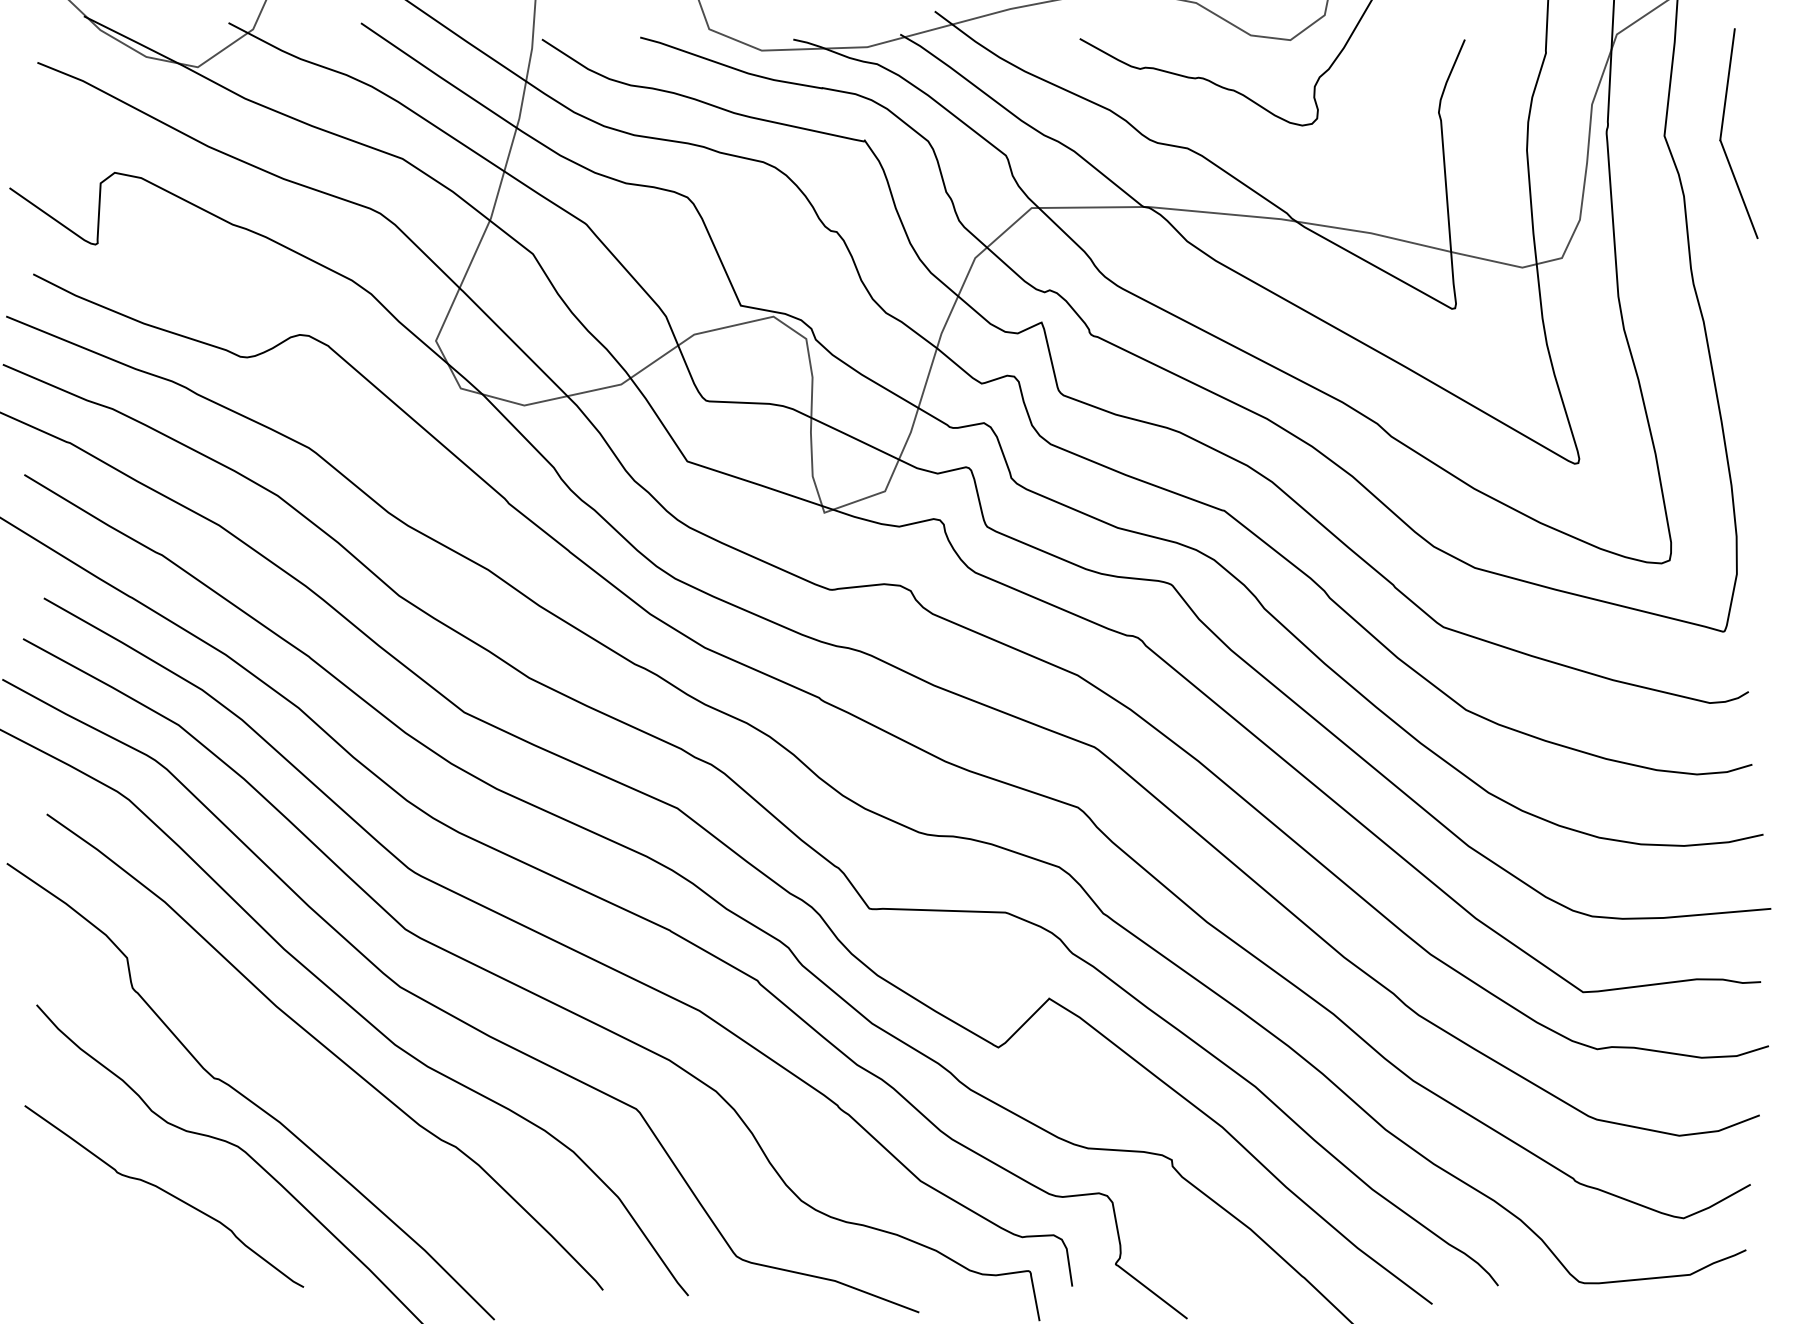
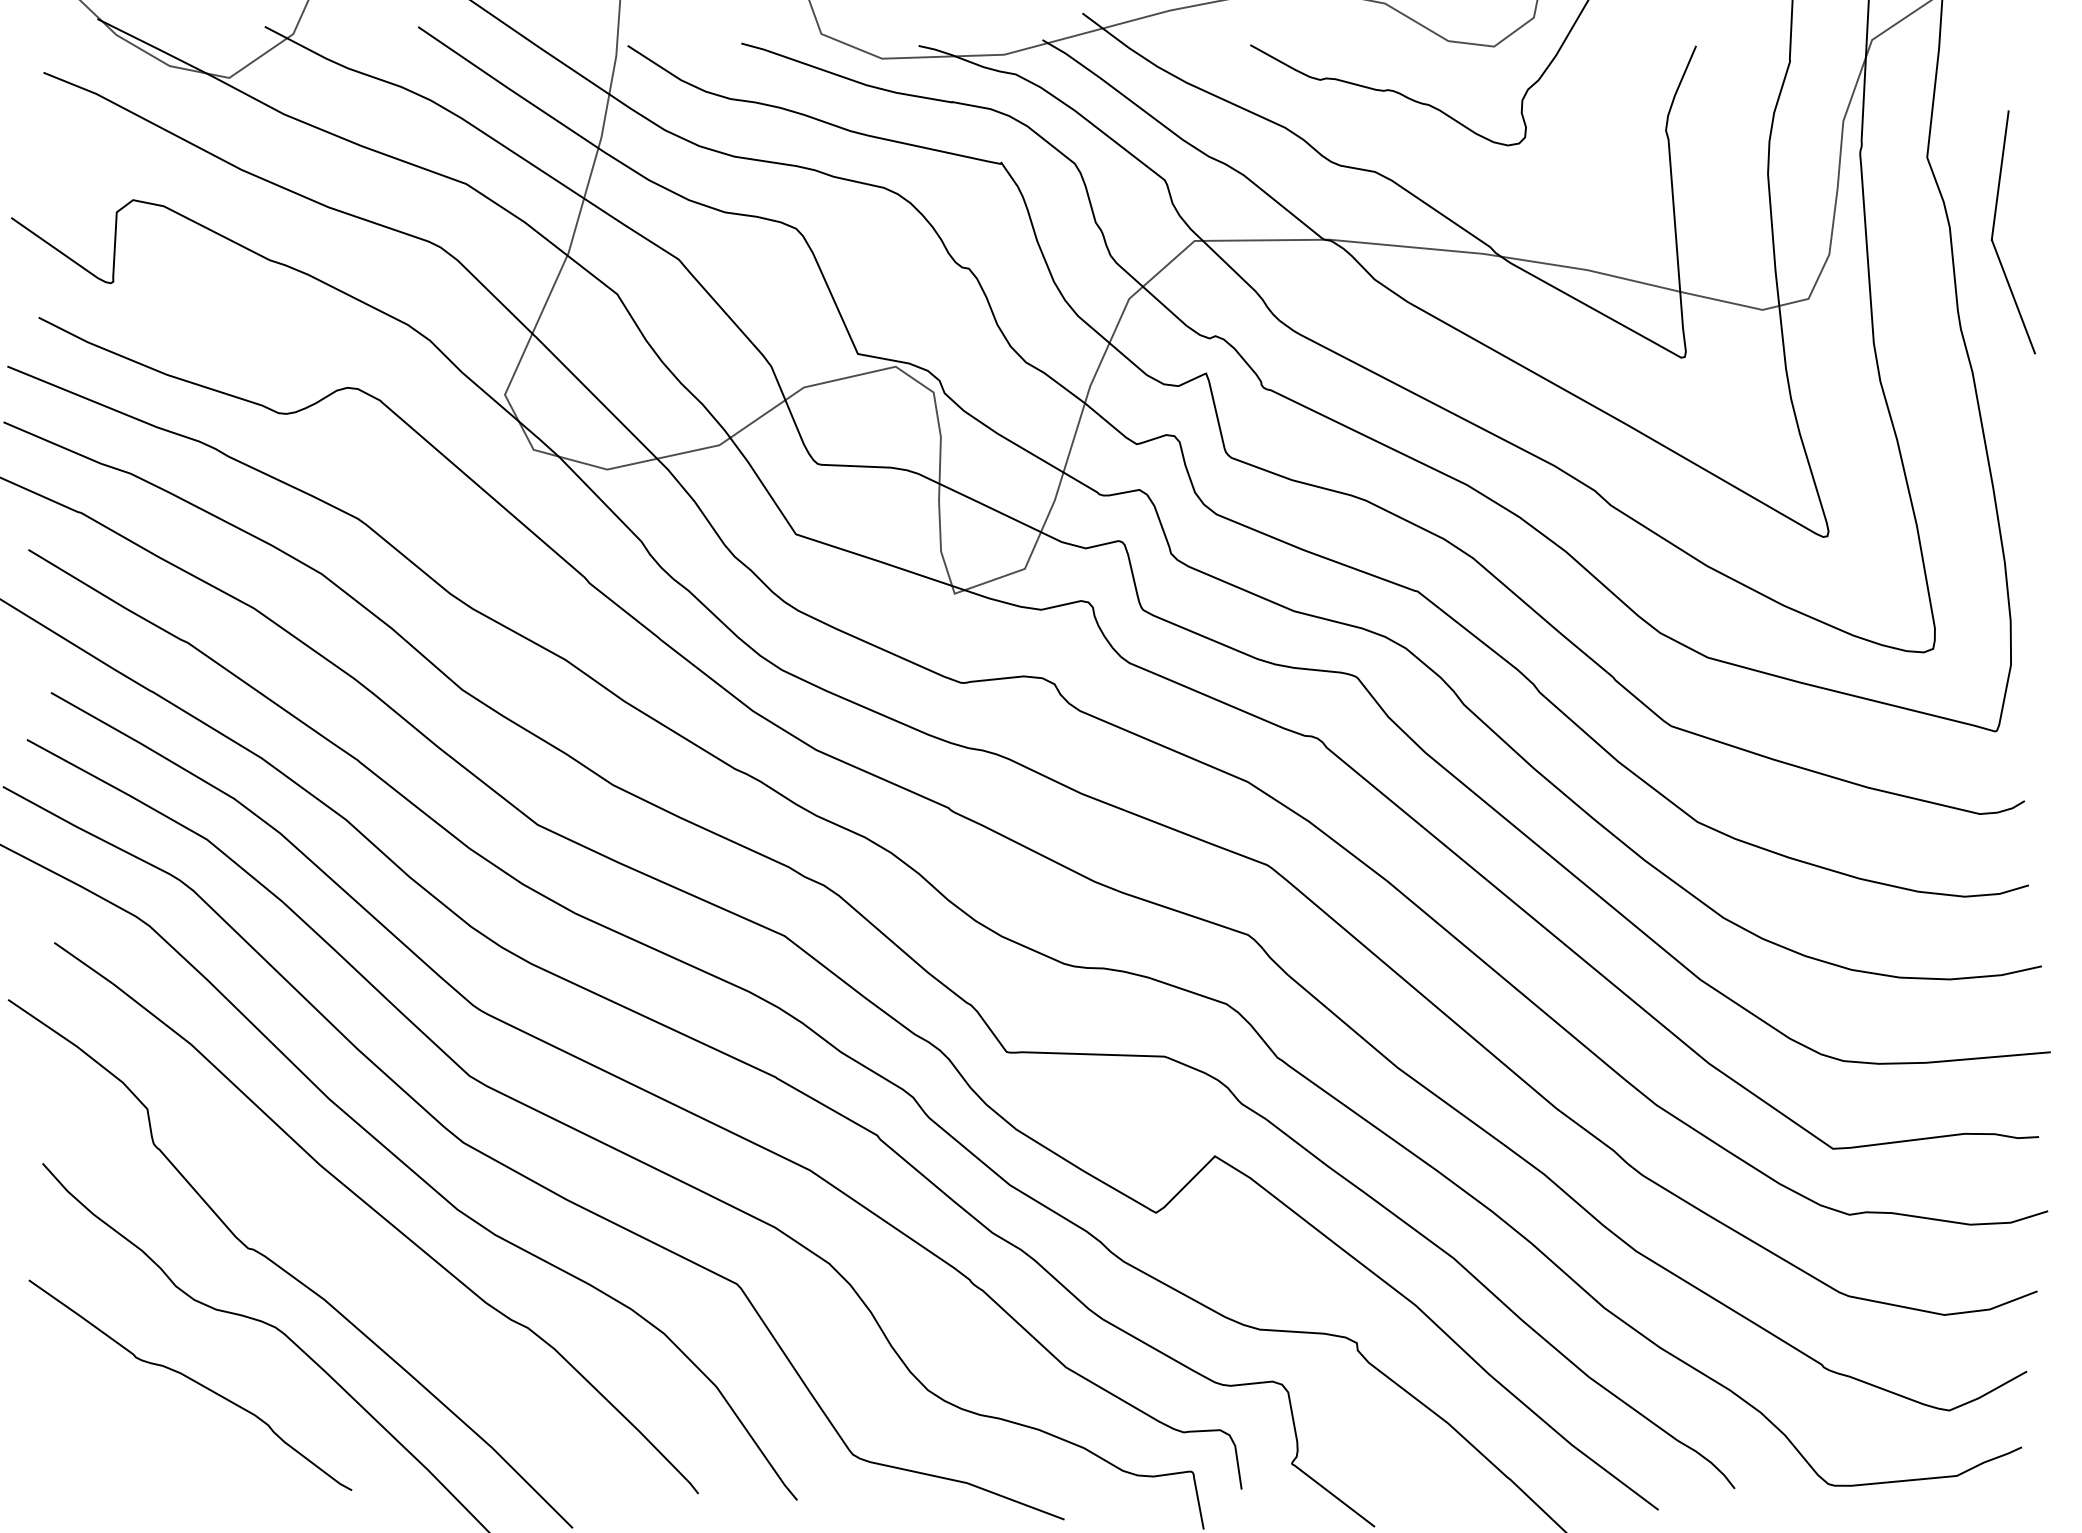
line: (1722, 132) -> (1994, 231), moved

